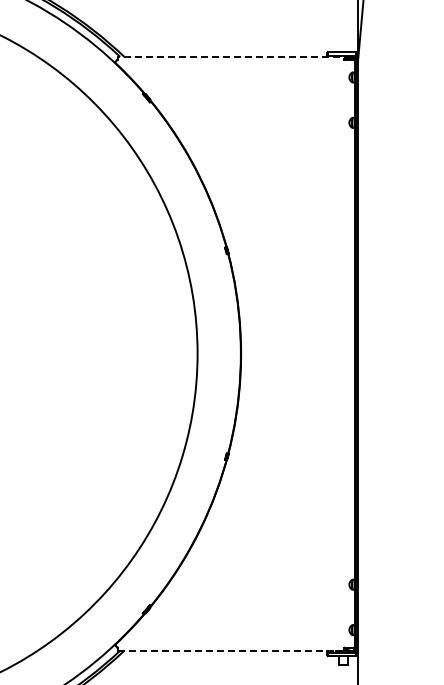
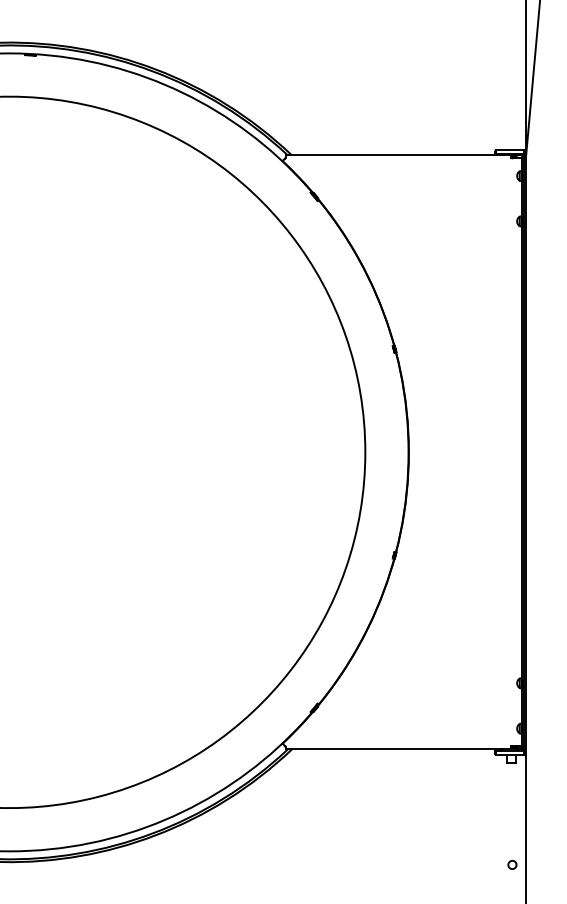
line: (234, 56) -> (402, 155), dashed -> solid
line: (226, 650) -> (394, 749), dashed -> solid

